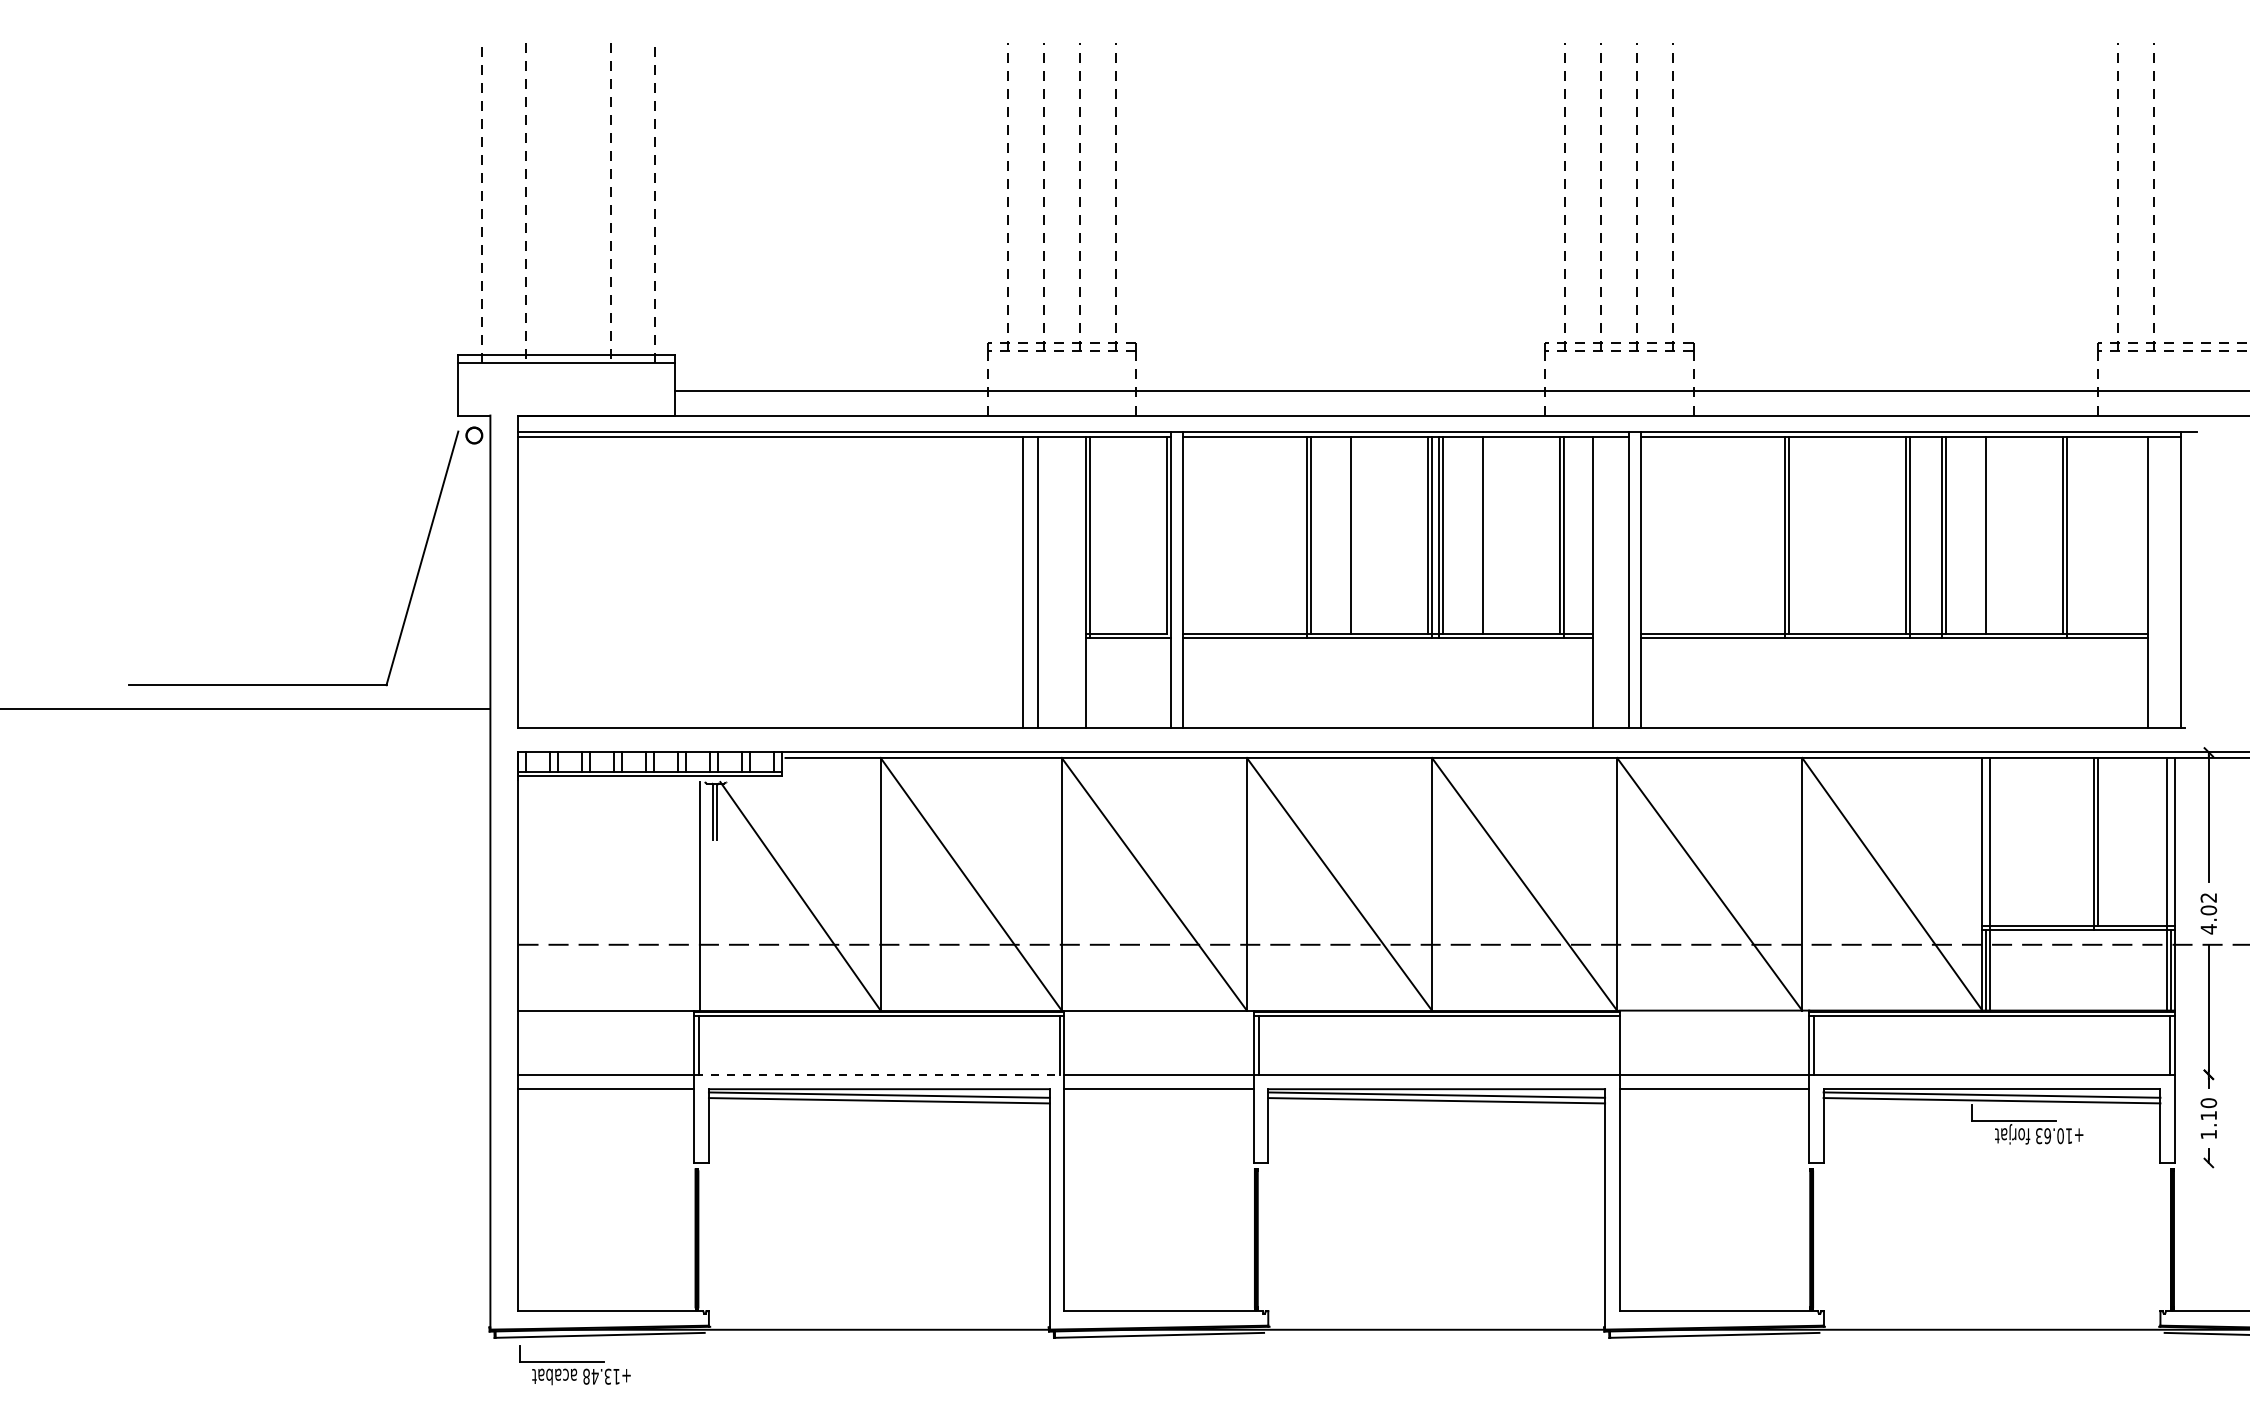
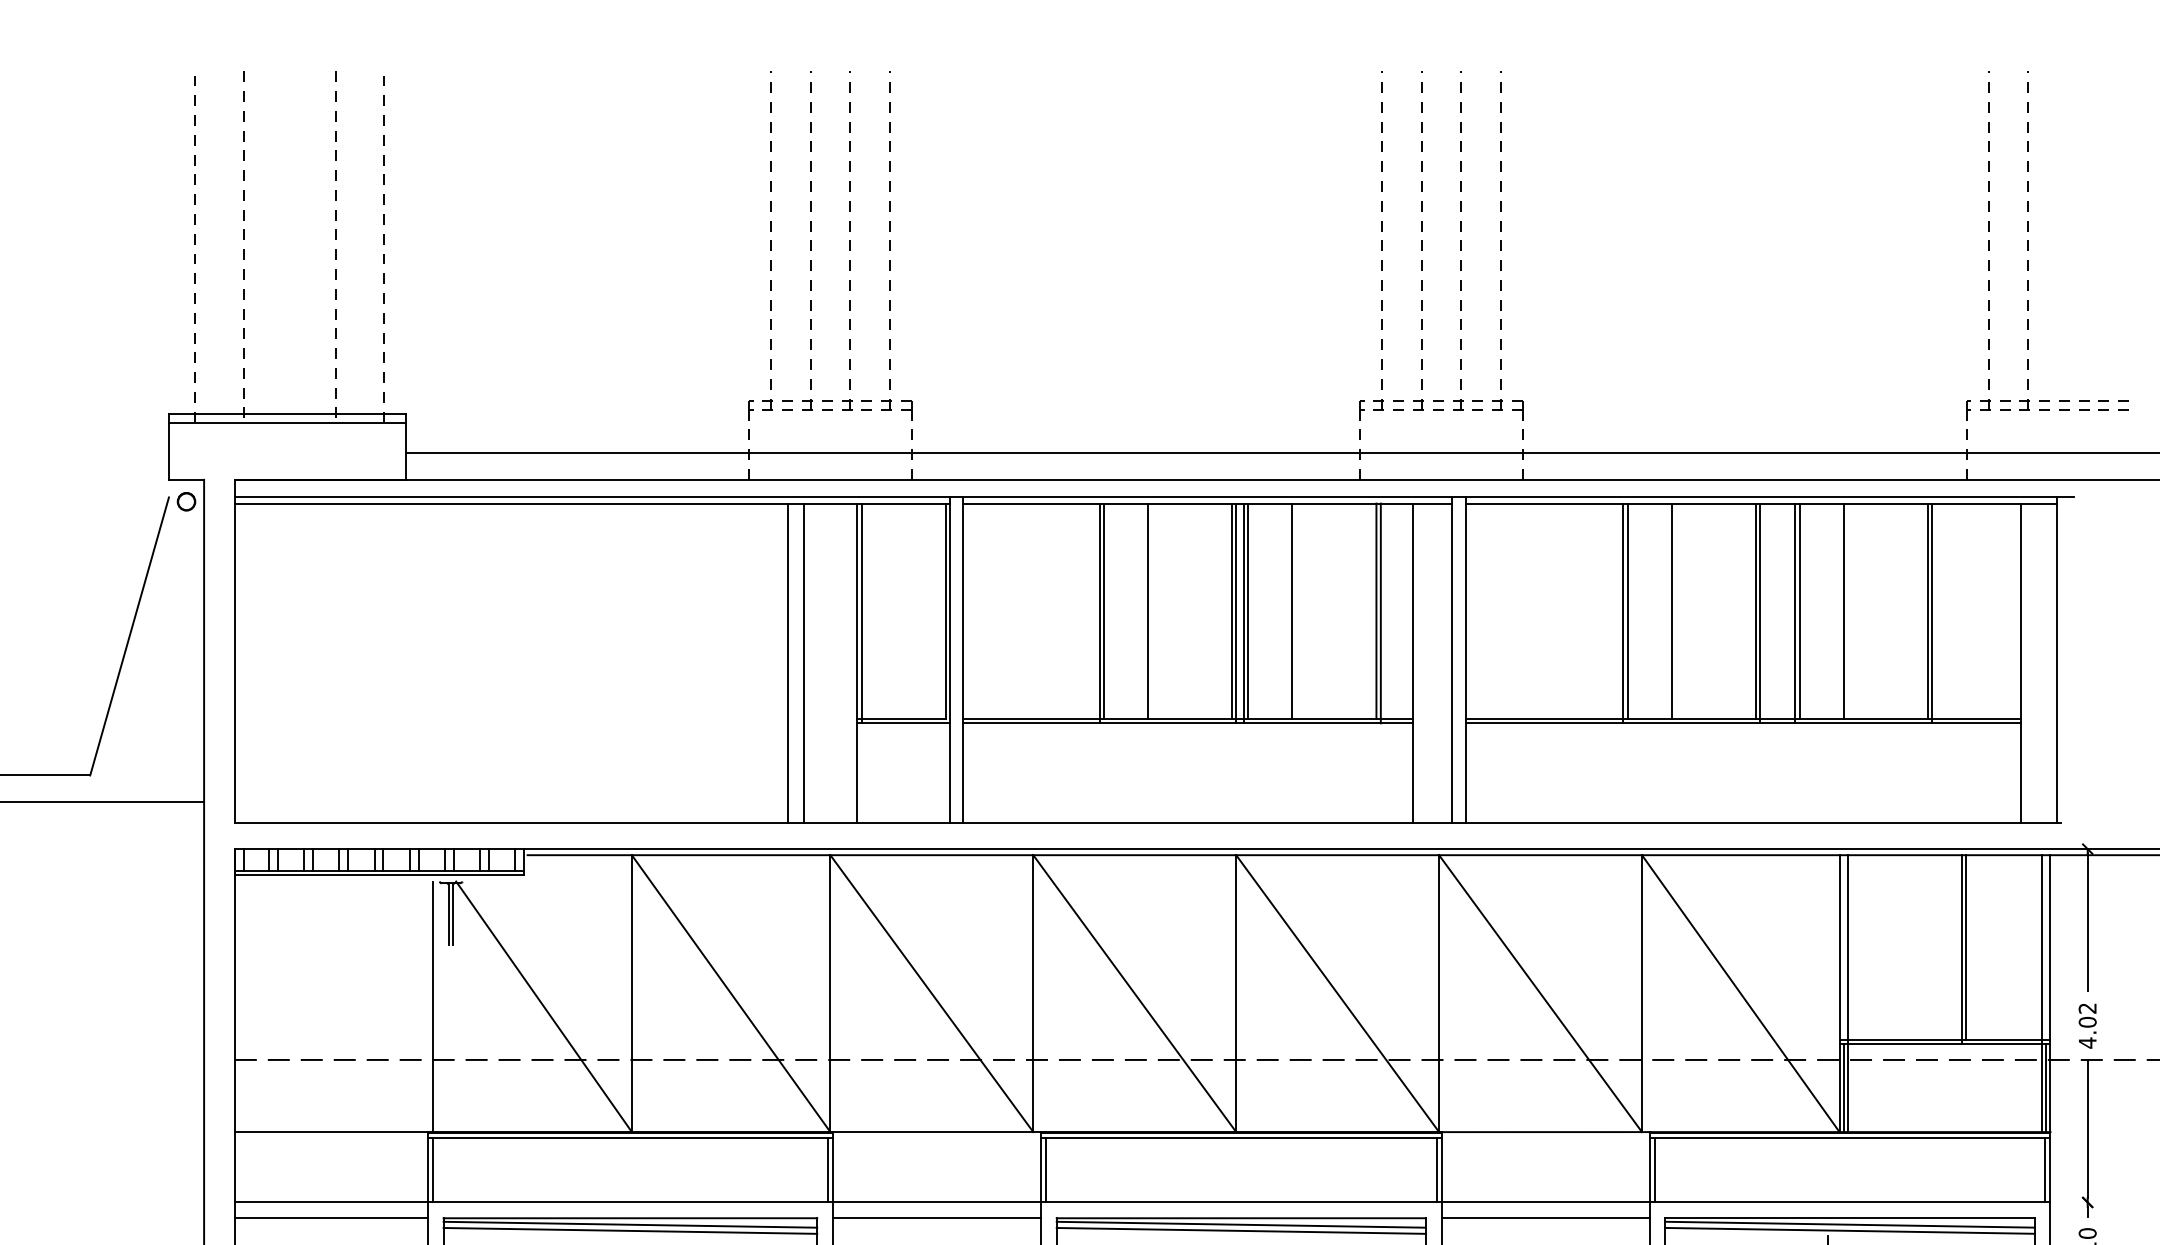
line: (1829, 535) -> (1671, 611), added
line: (1614, 1044) -> (1436, 1169), added
line: (879, 1074) -> (630, 1202), dashed -> solid

